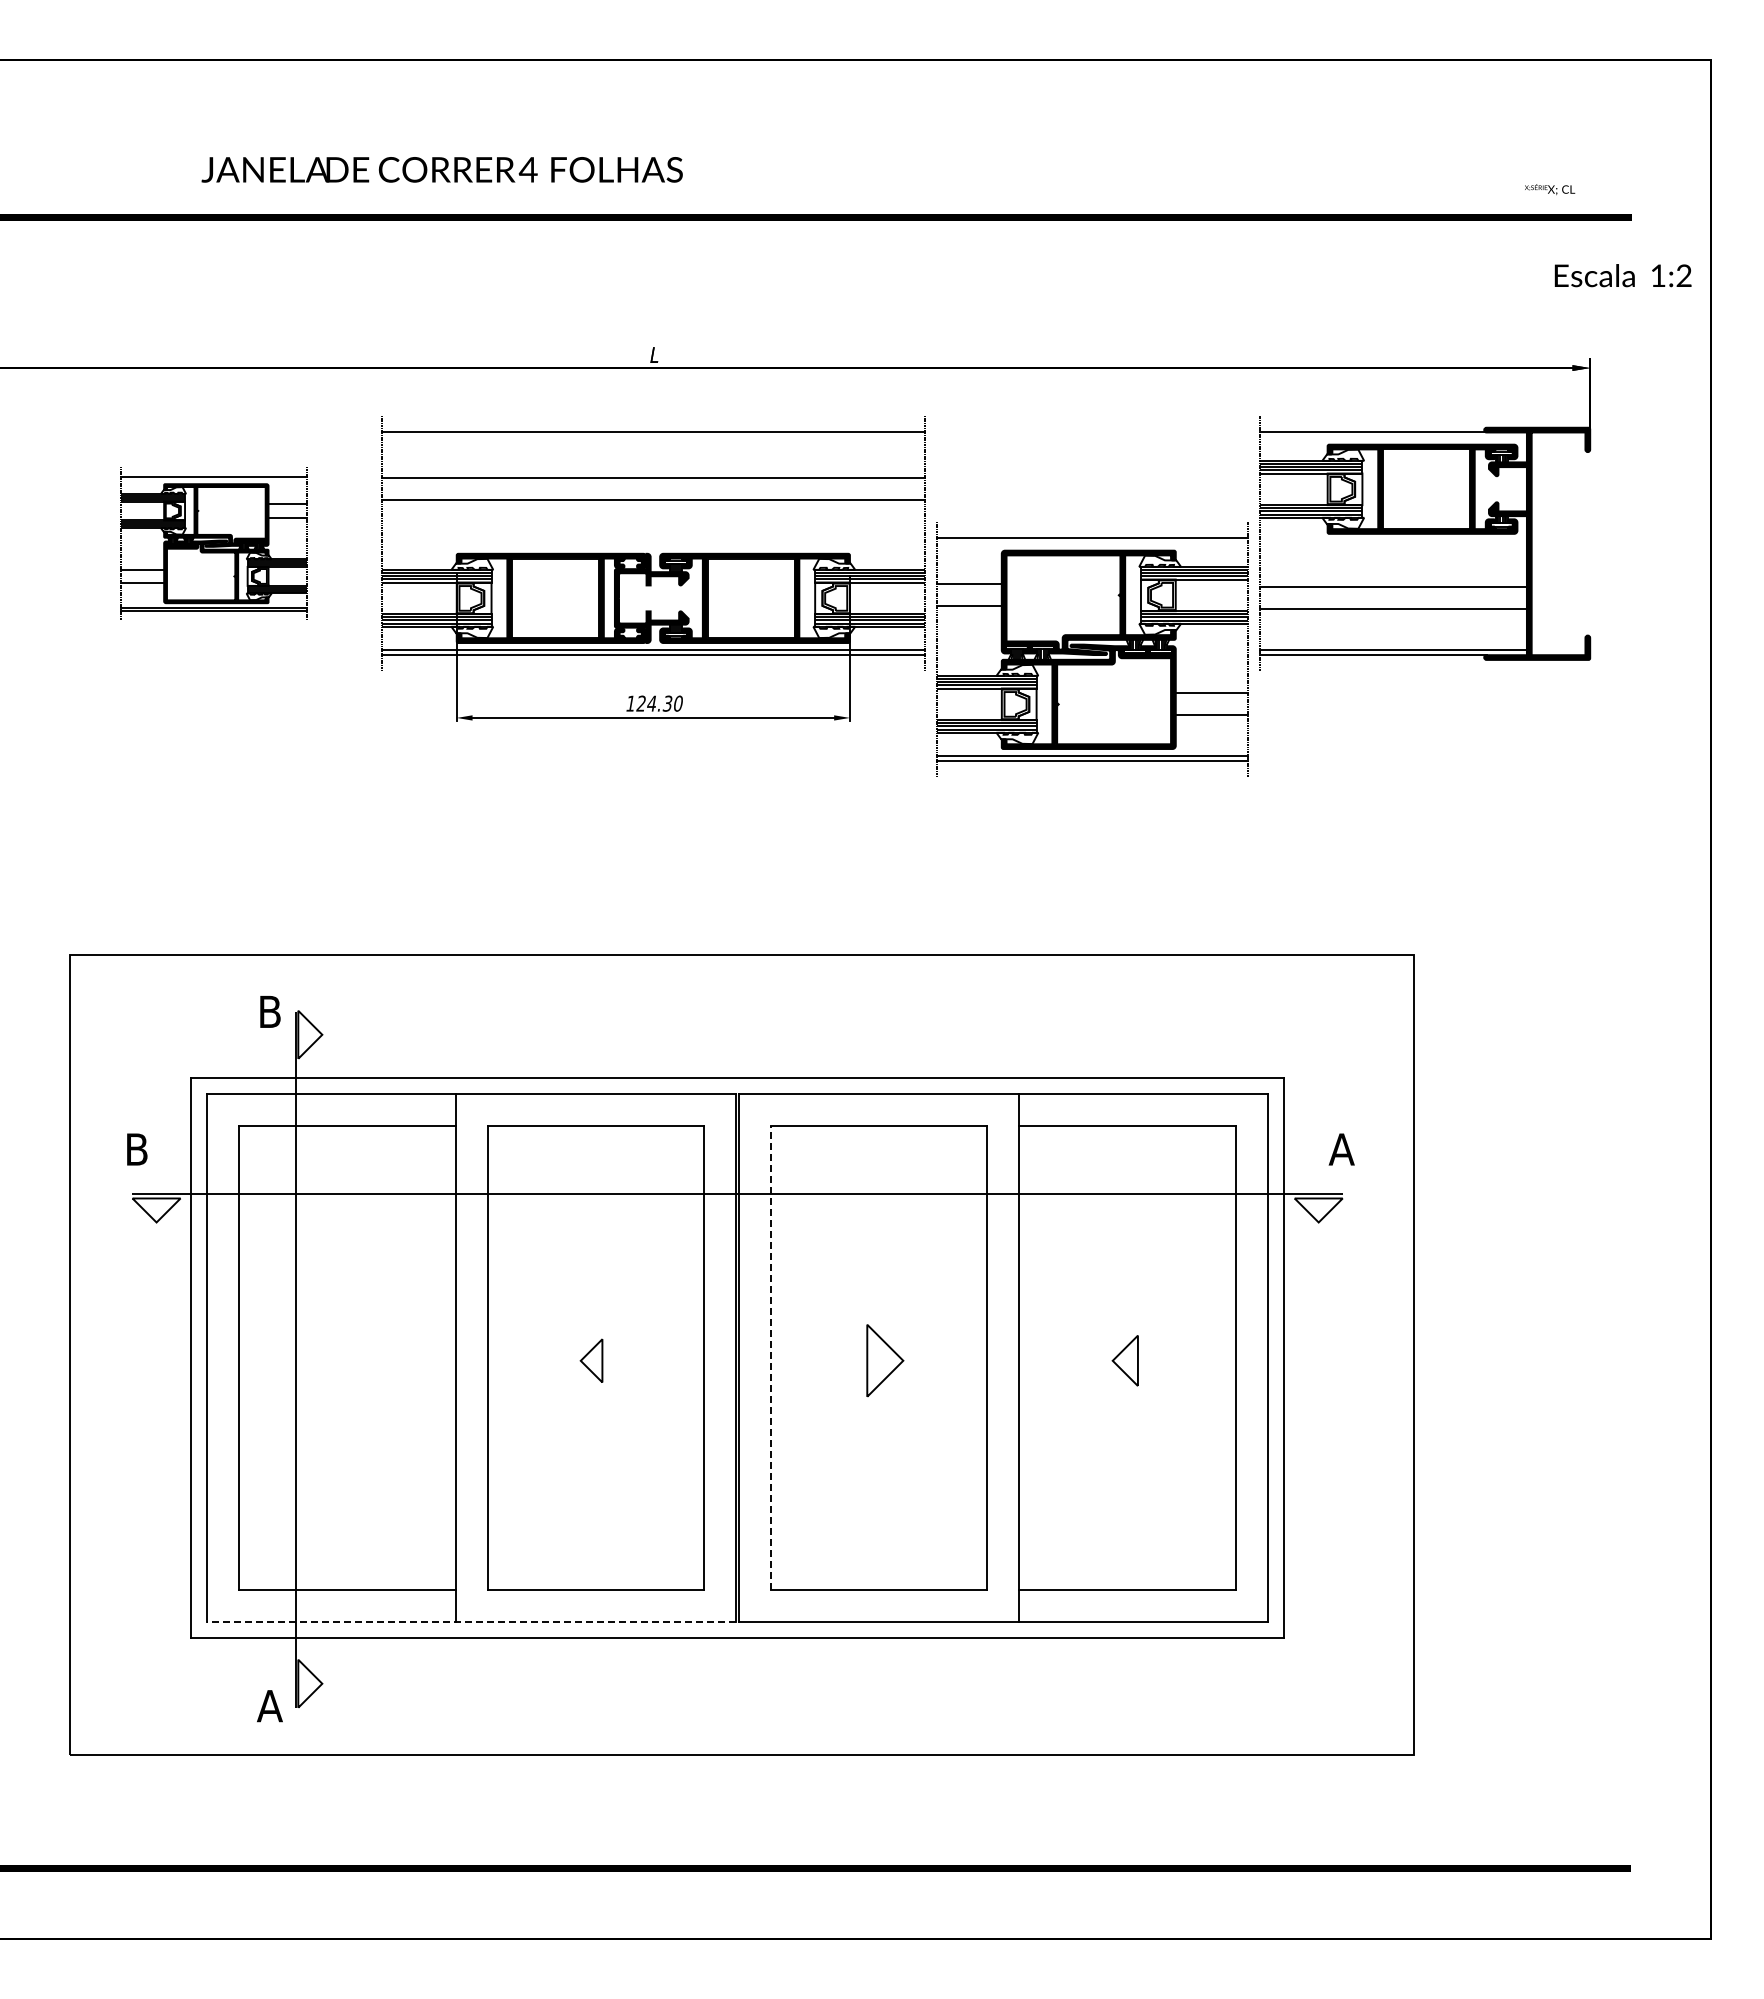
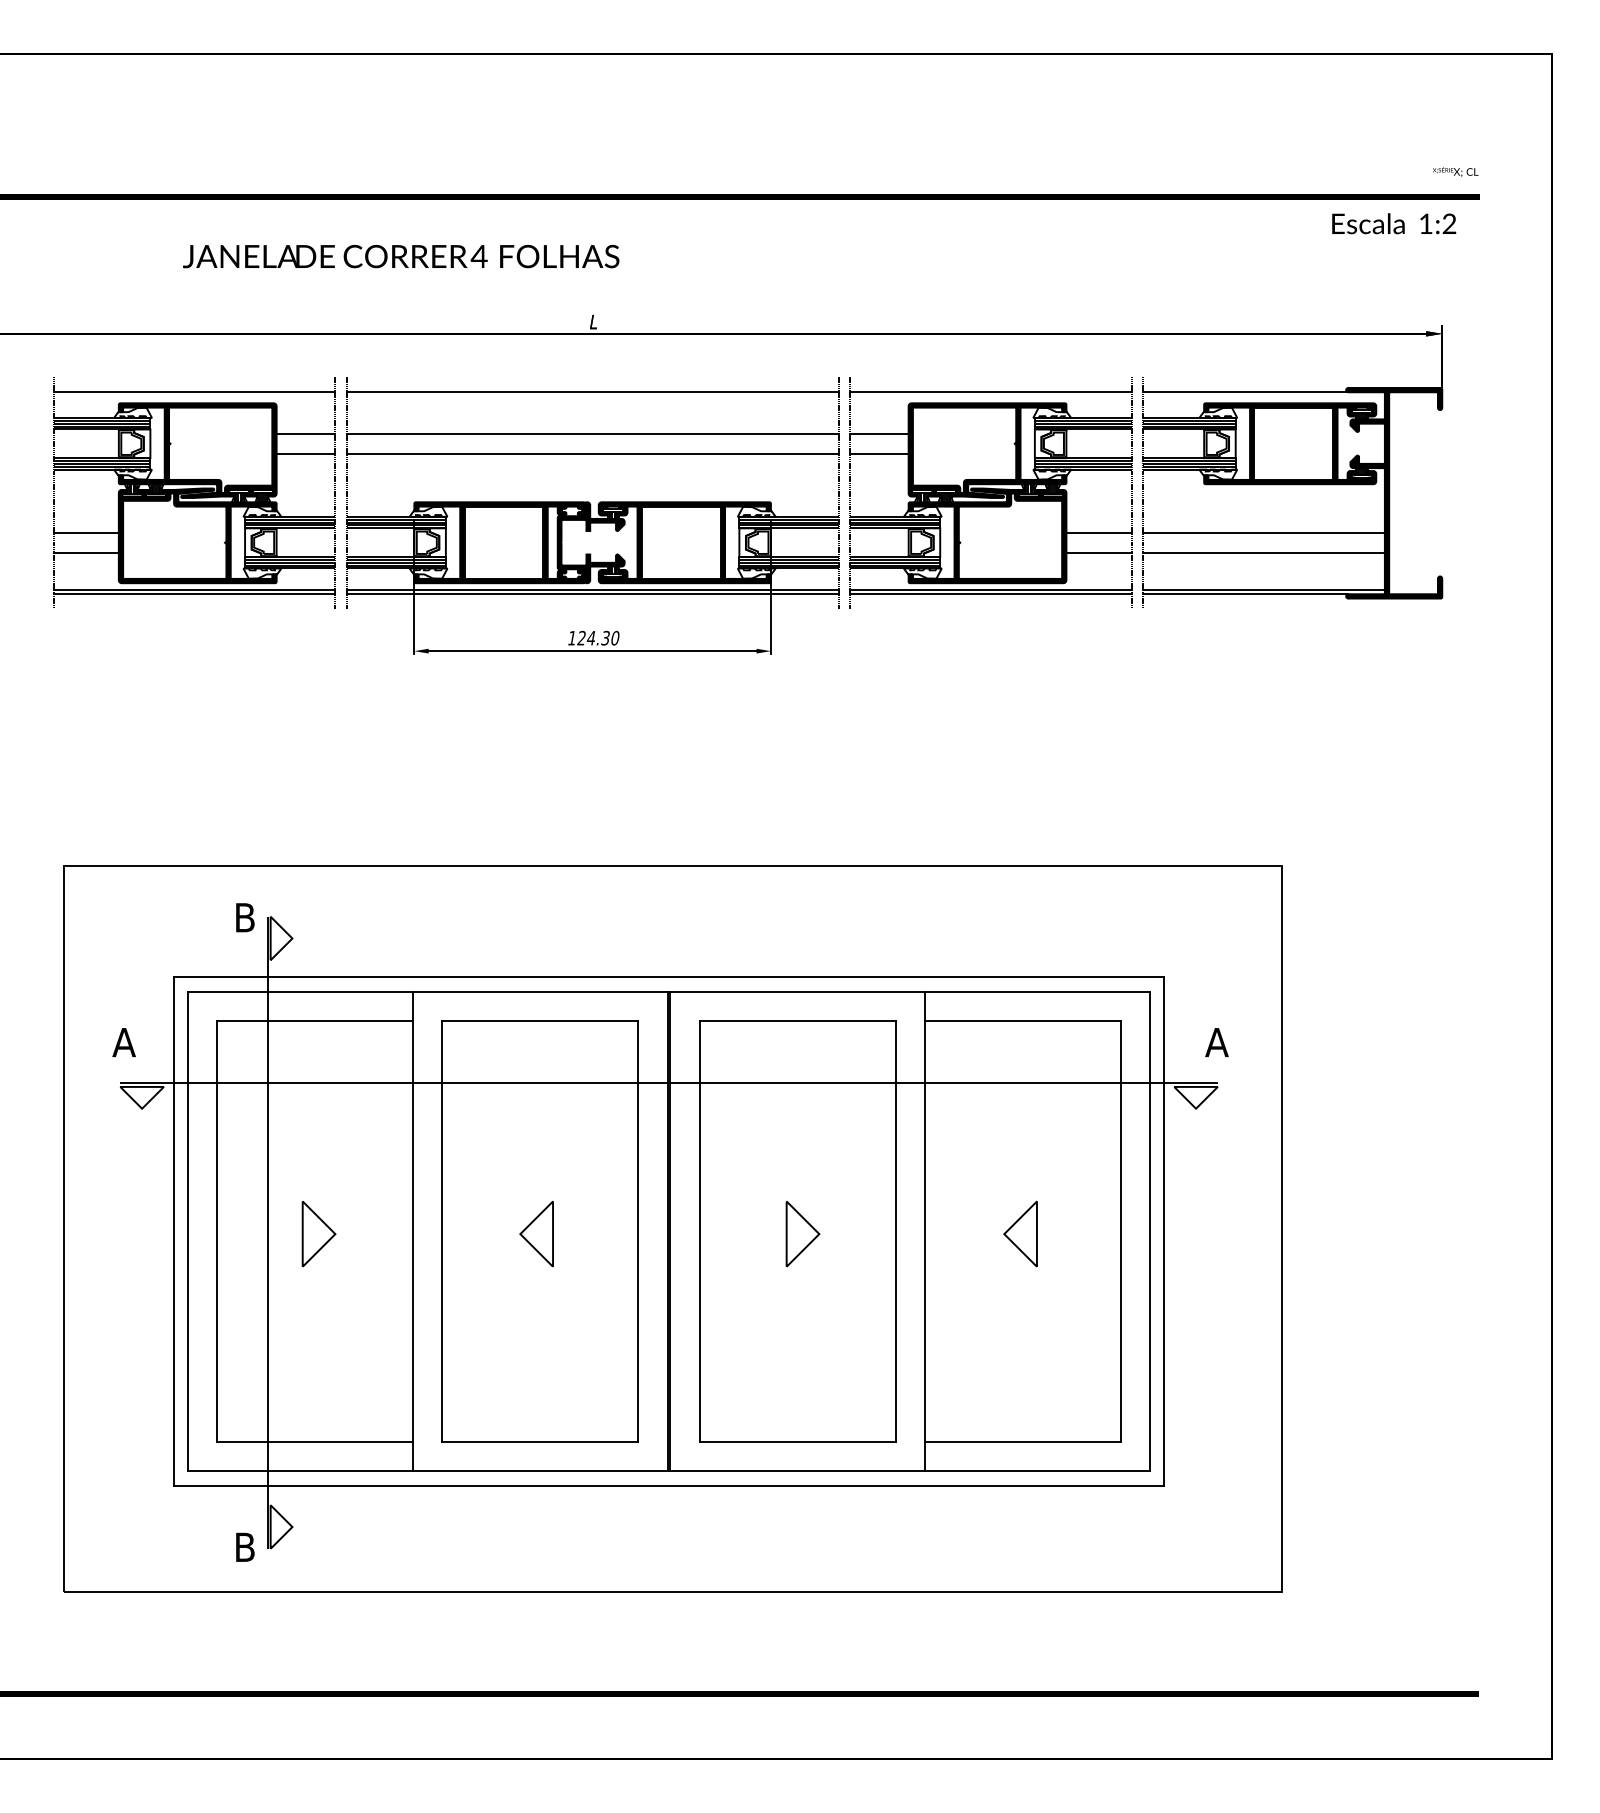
text: (441, 169) -> (400, 256), moved
text: (1550, 189) -> (1456, 171), moved
text: (1622, 275) -> (1393, 223), moved
part: (213, 543) -> (193, 492), size x1.67
part: (1092, 649) -> (990, 492), moved
text: (136, 1149) -> (123, 1042), B -> A
line: (771, 1357) -> (699, 1231), dashed -> solid
part: (351, 1360) -> (318, 1233), added
part: (591, 1360) -> (536, 1233), size x1.67
part: (1125, 1360) -> (1020, 1233), size x1.43
line: (471, 1622) -> (427, 1471), dashed -> solid
text: (269, 1706) -> (244, 1547), A -> B

